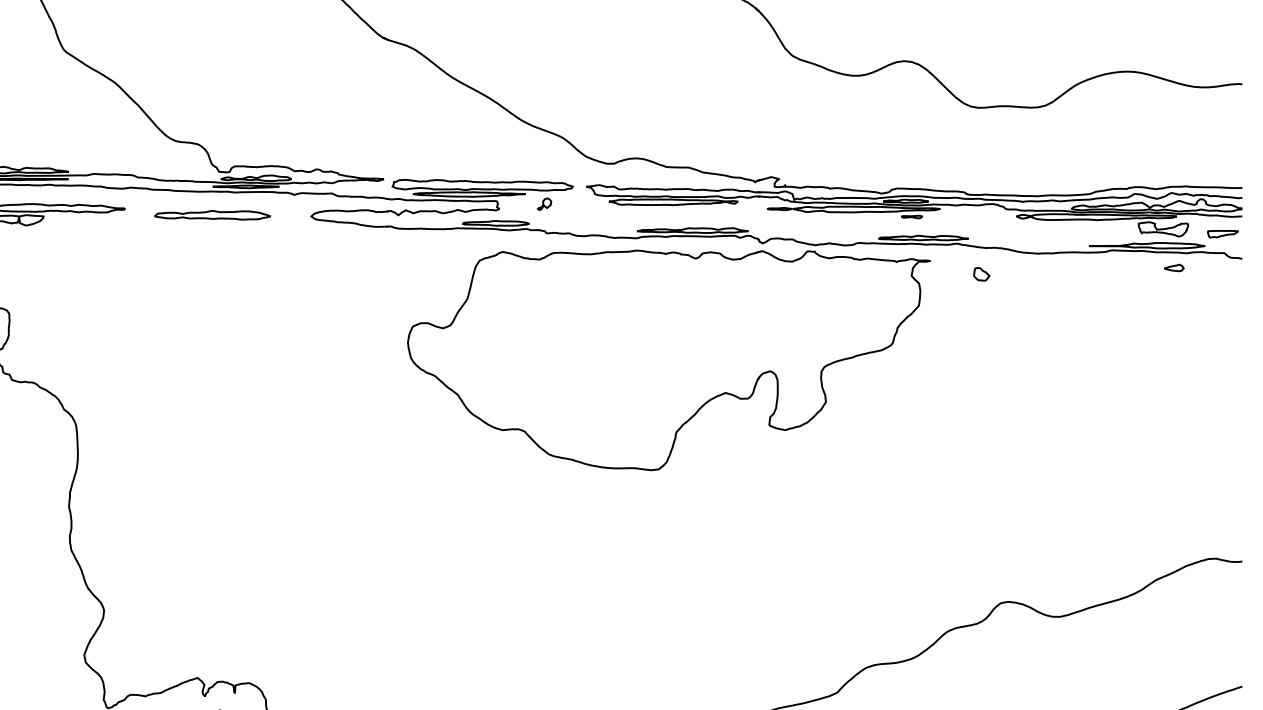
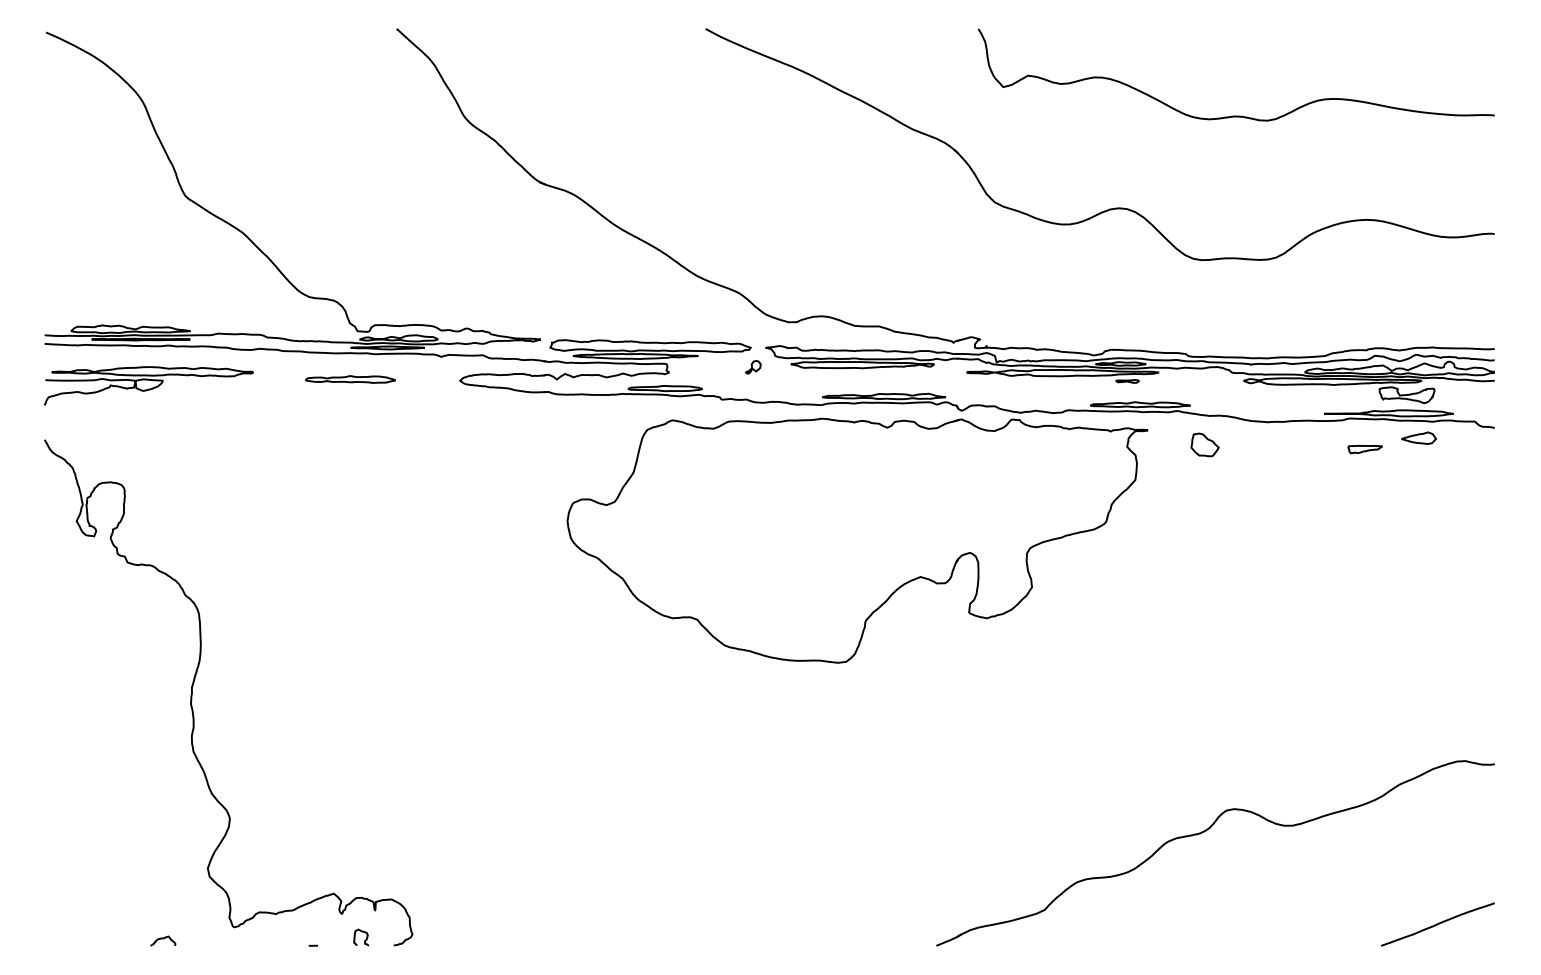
part: (543, 204) -> (752, 367), moved
part: (212, 215) -> (350, 379), size x0.7
part: (1222, 234) -> (1364, 449), moved
part: (1173, 267) -> (1418, 437), size x1.6
part: (981, 274) -> (1204, 445), size x1.6

